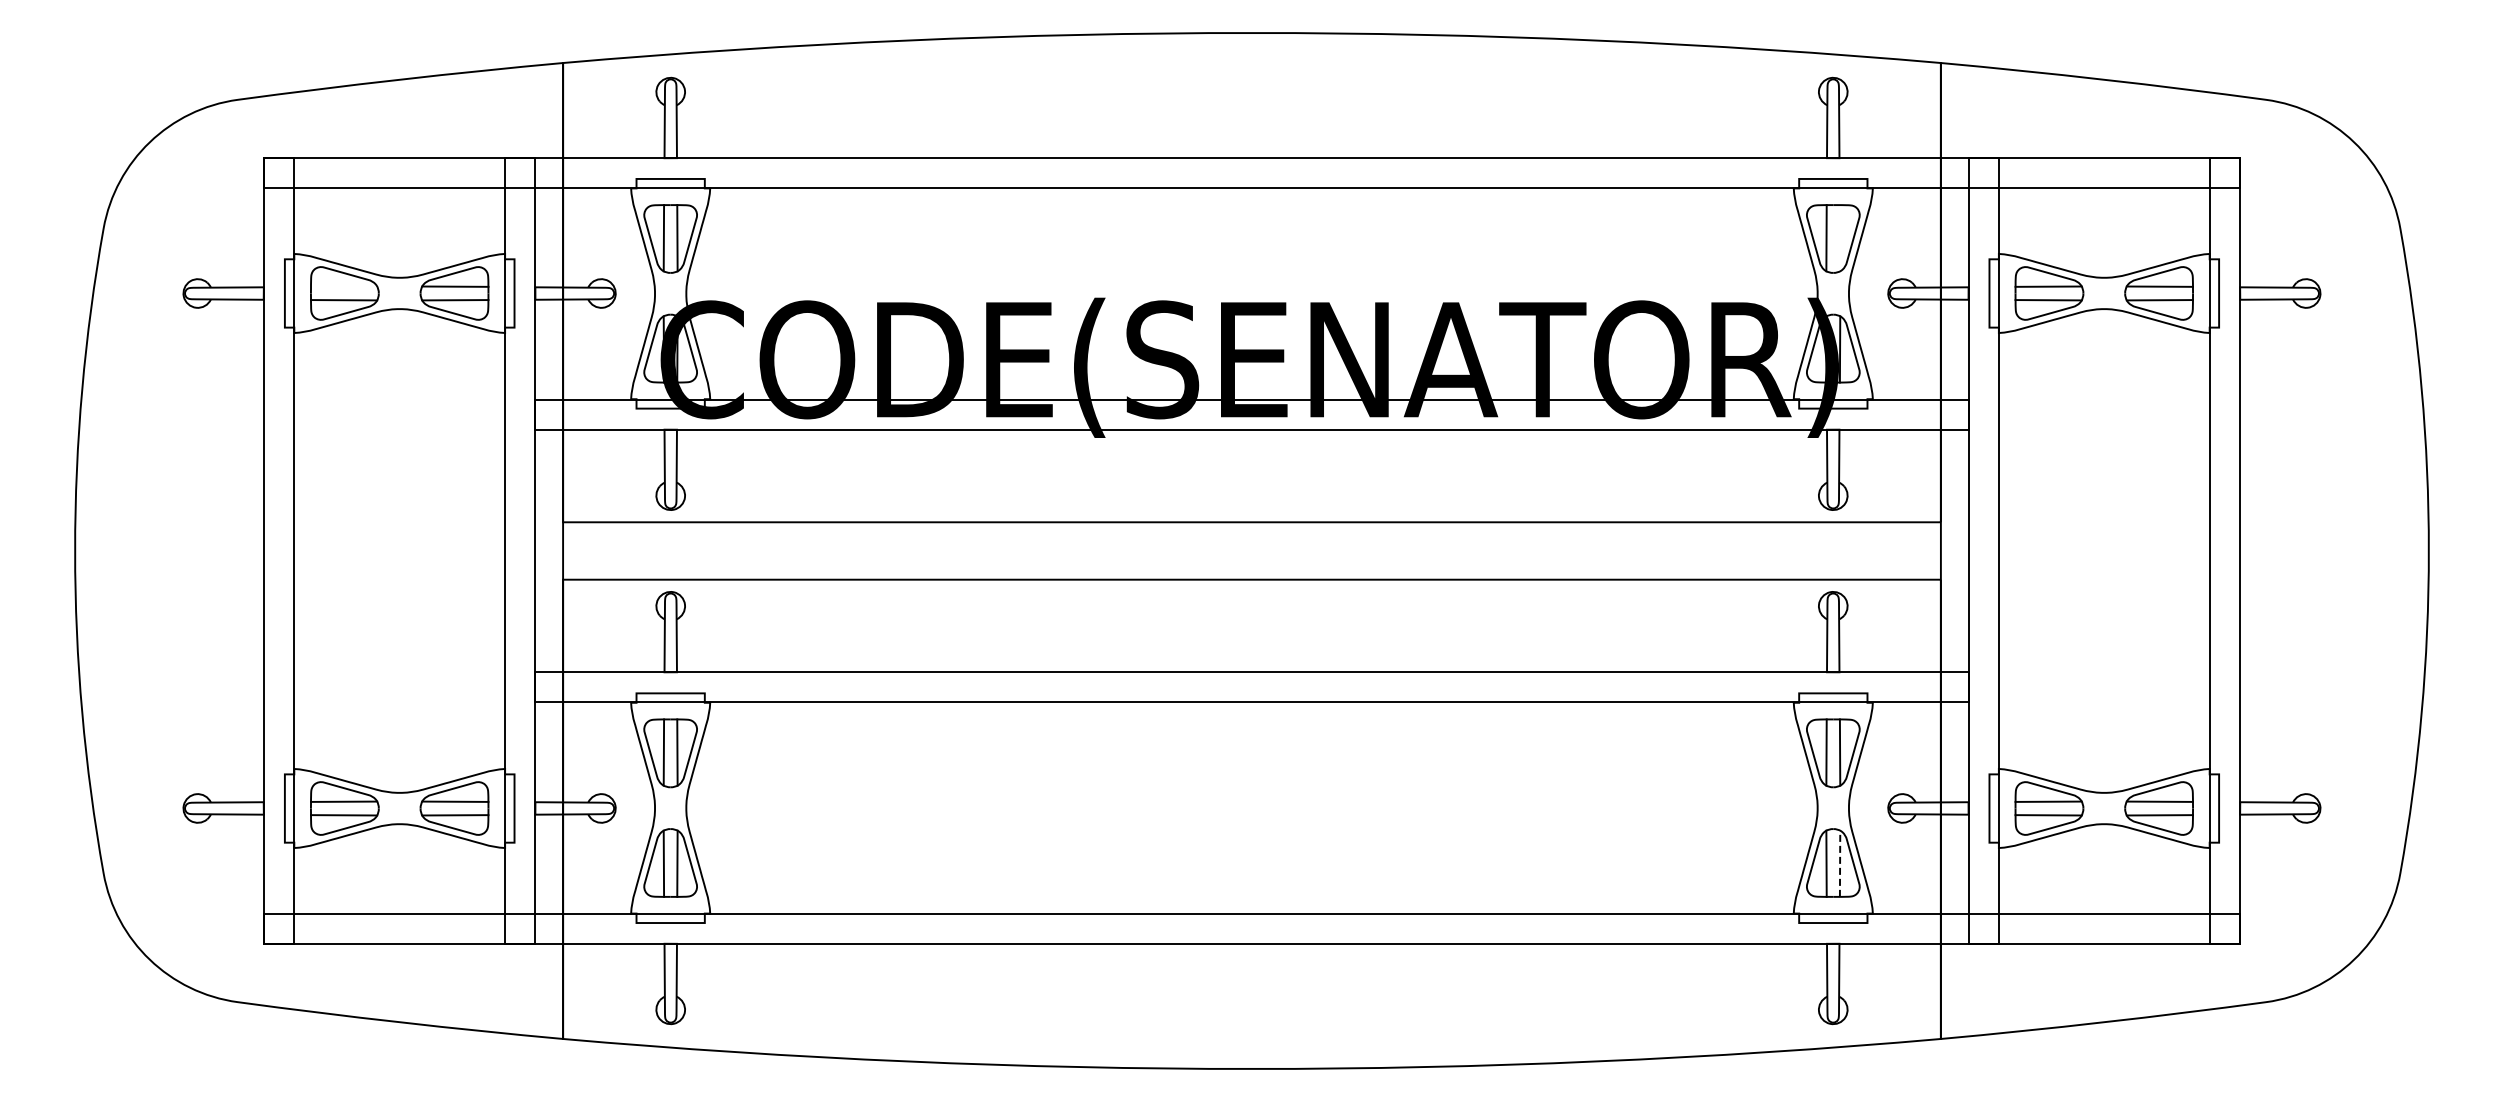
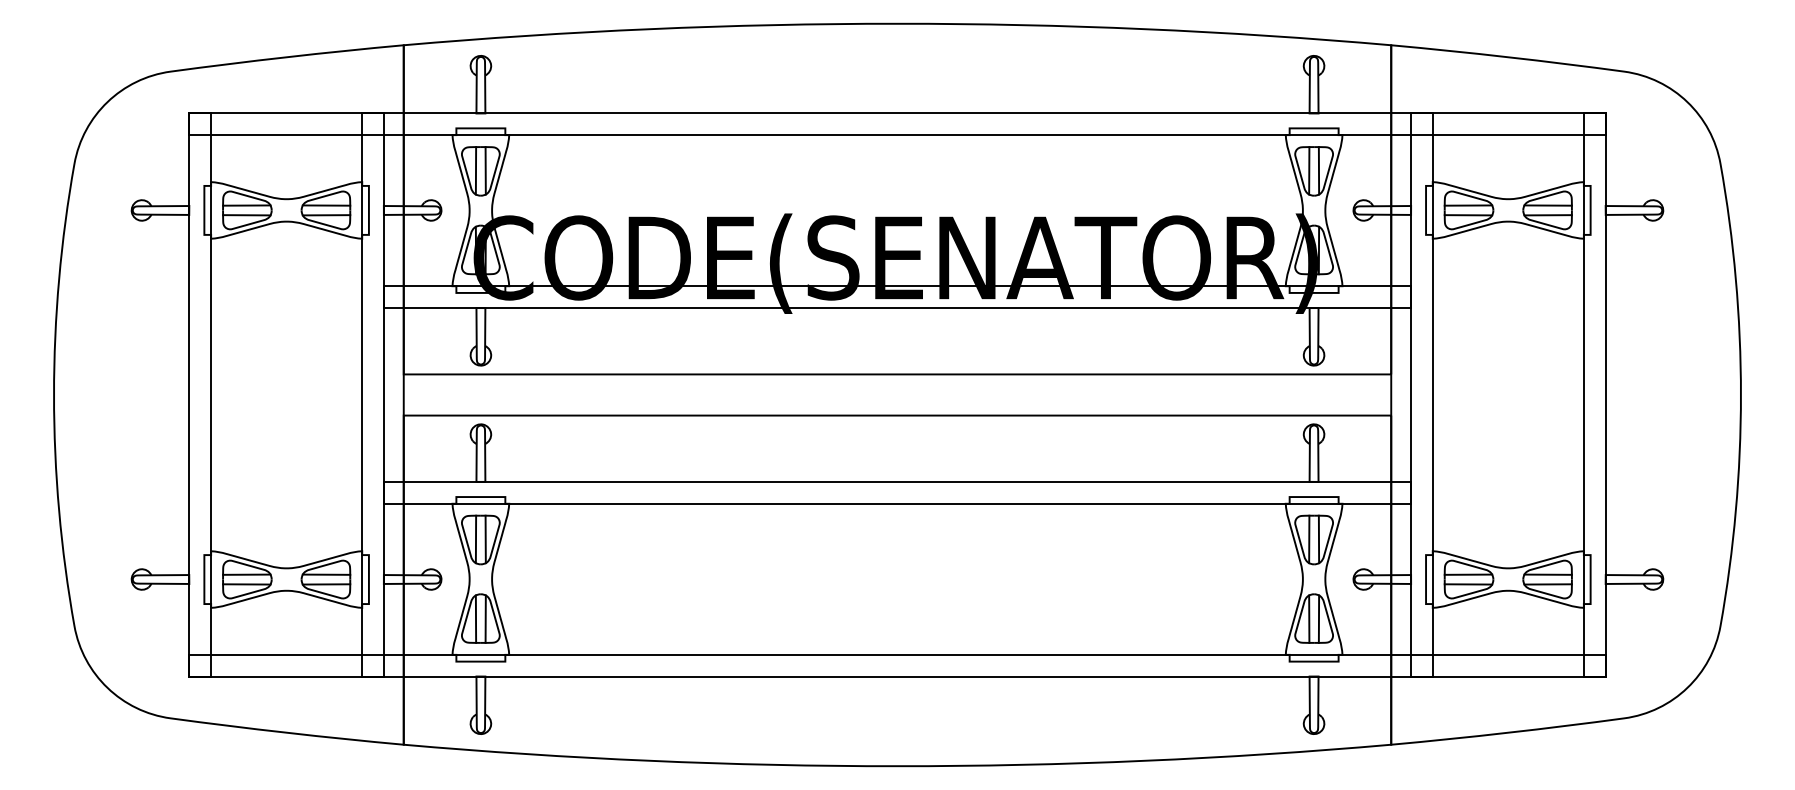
line: (1839, 238) -> (1318, 171), added
line: (344, 286) -> (247, 205), added
line: (1840, 863) -> (1319, 618), dashed -> solid

